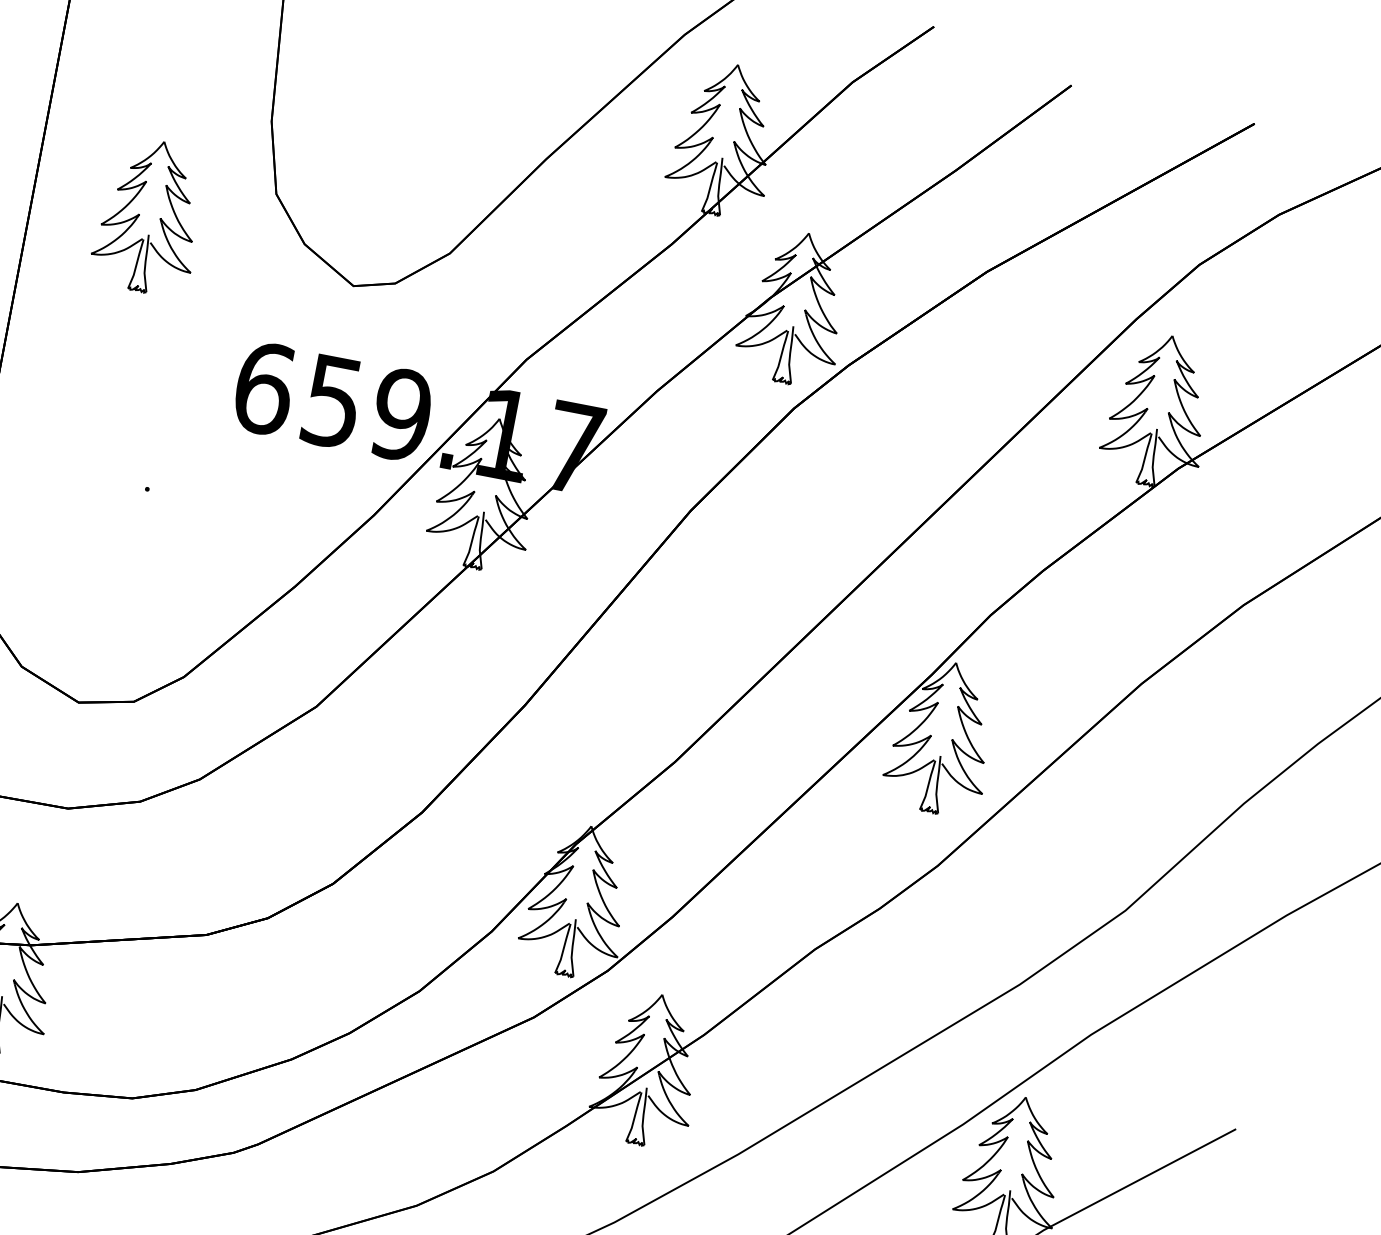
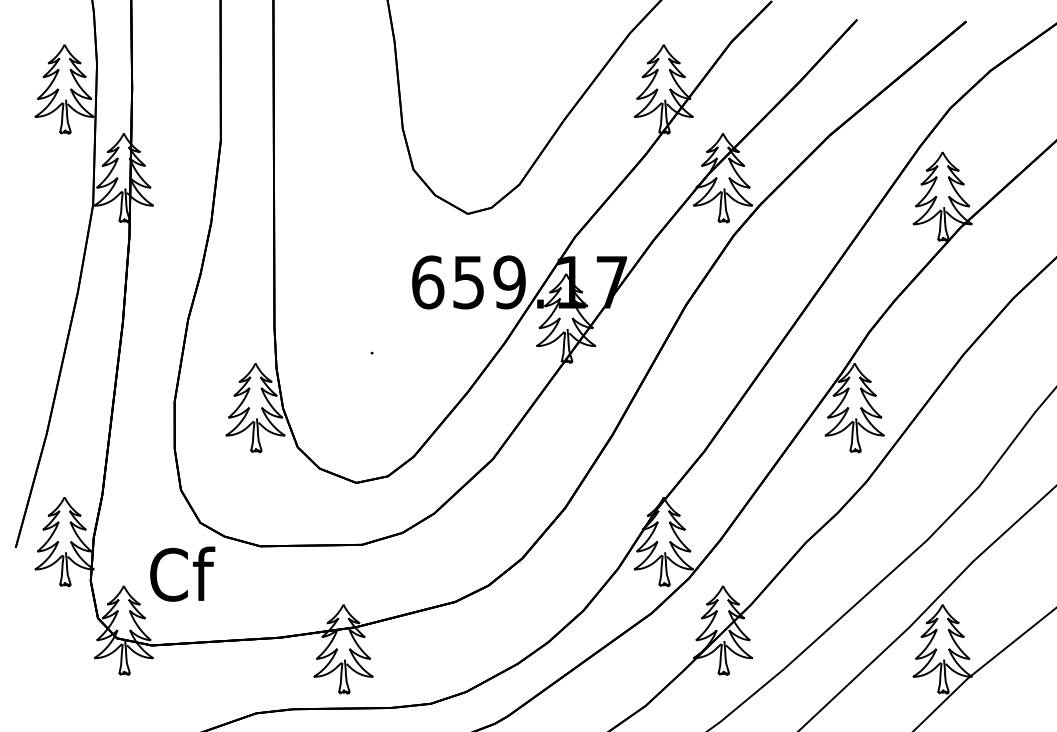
part: (149, 216) -> (343, 196), removed

